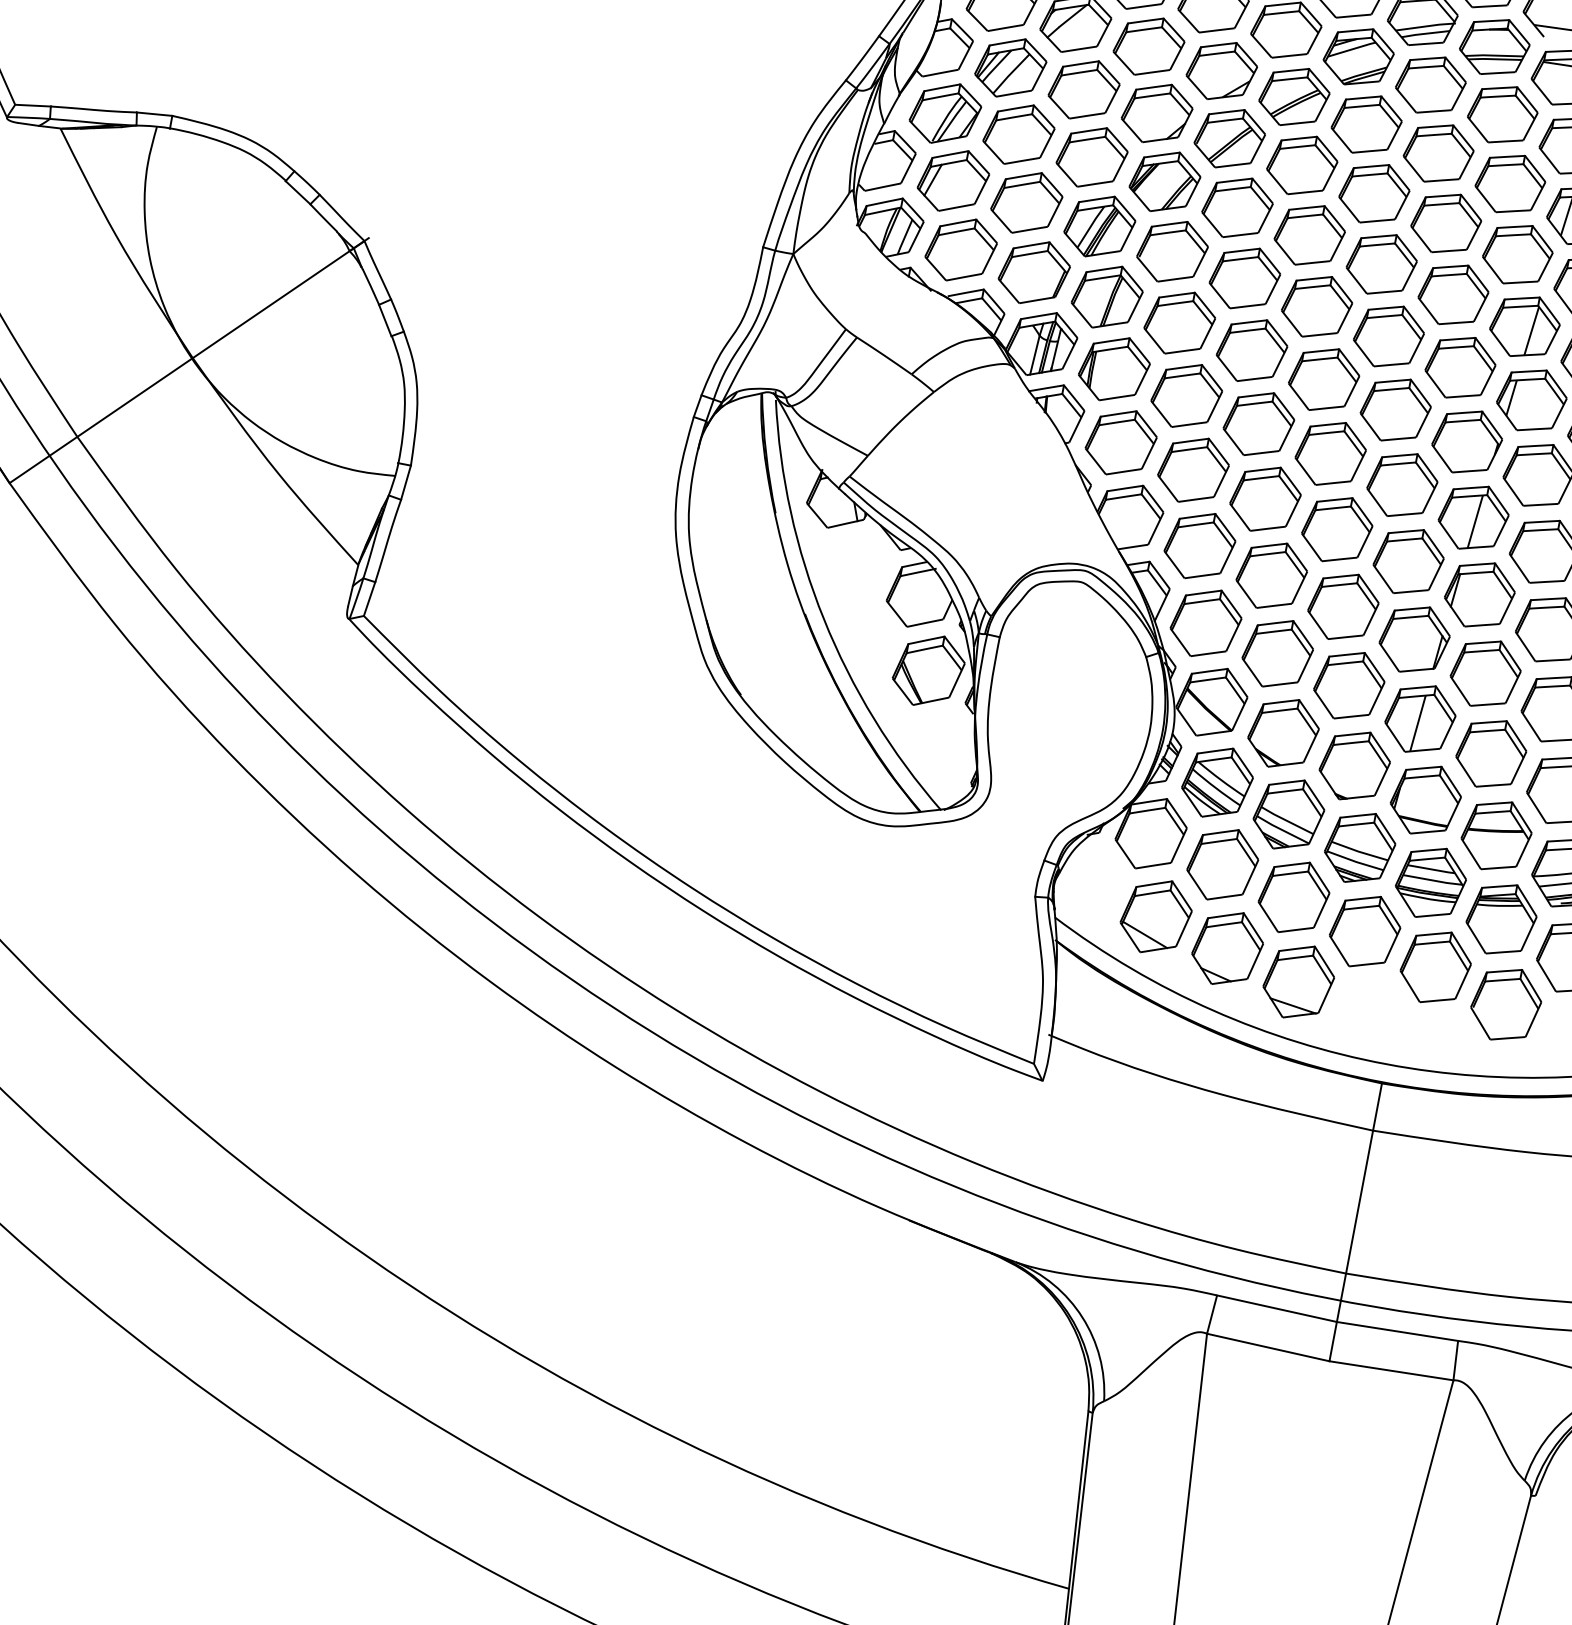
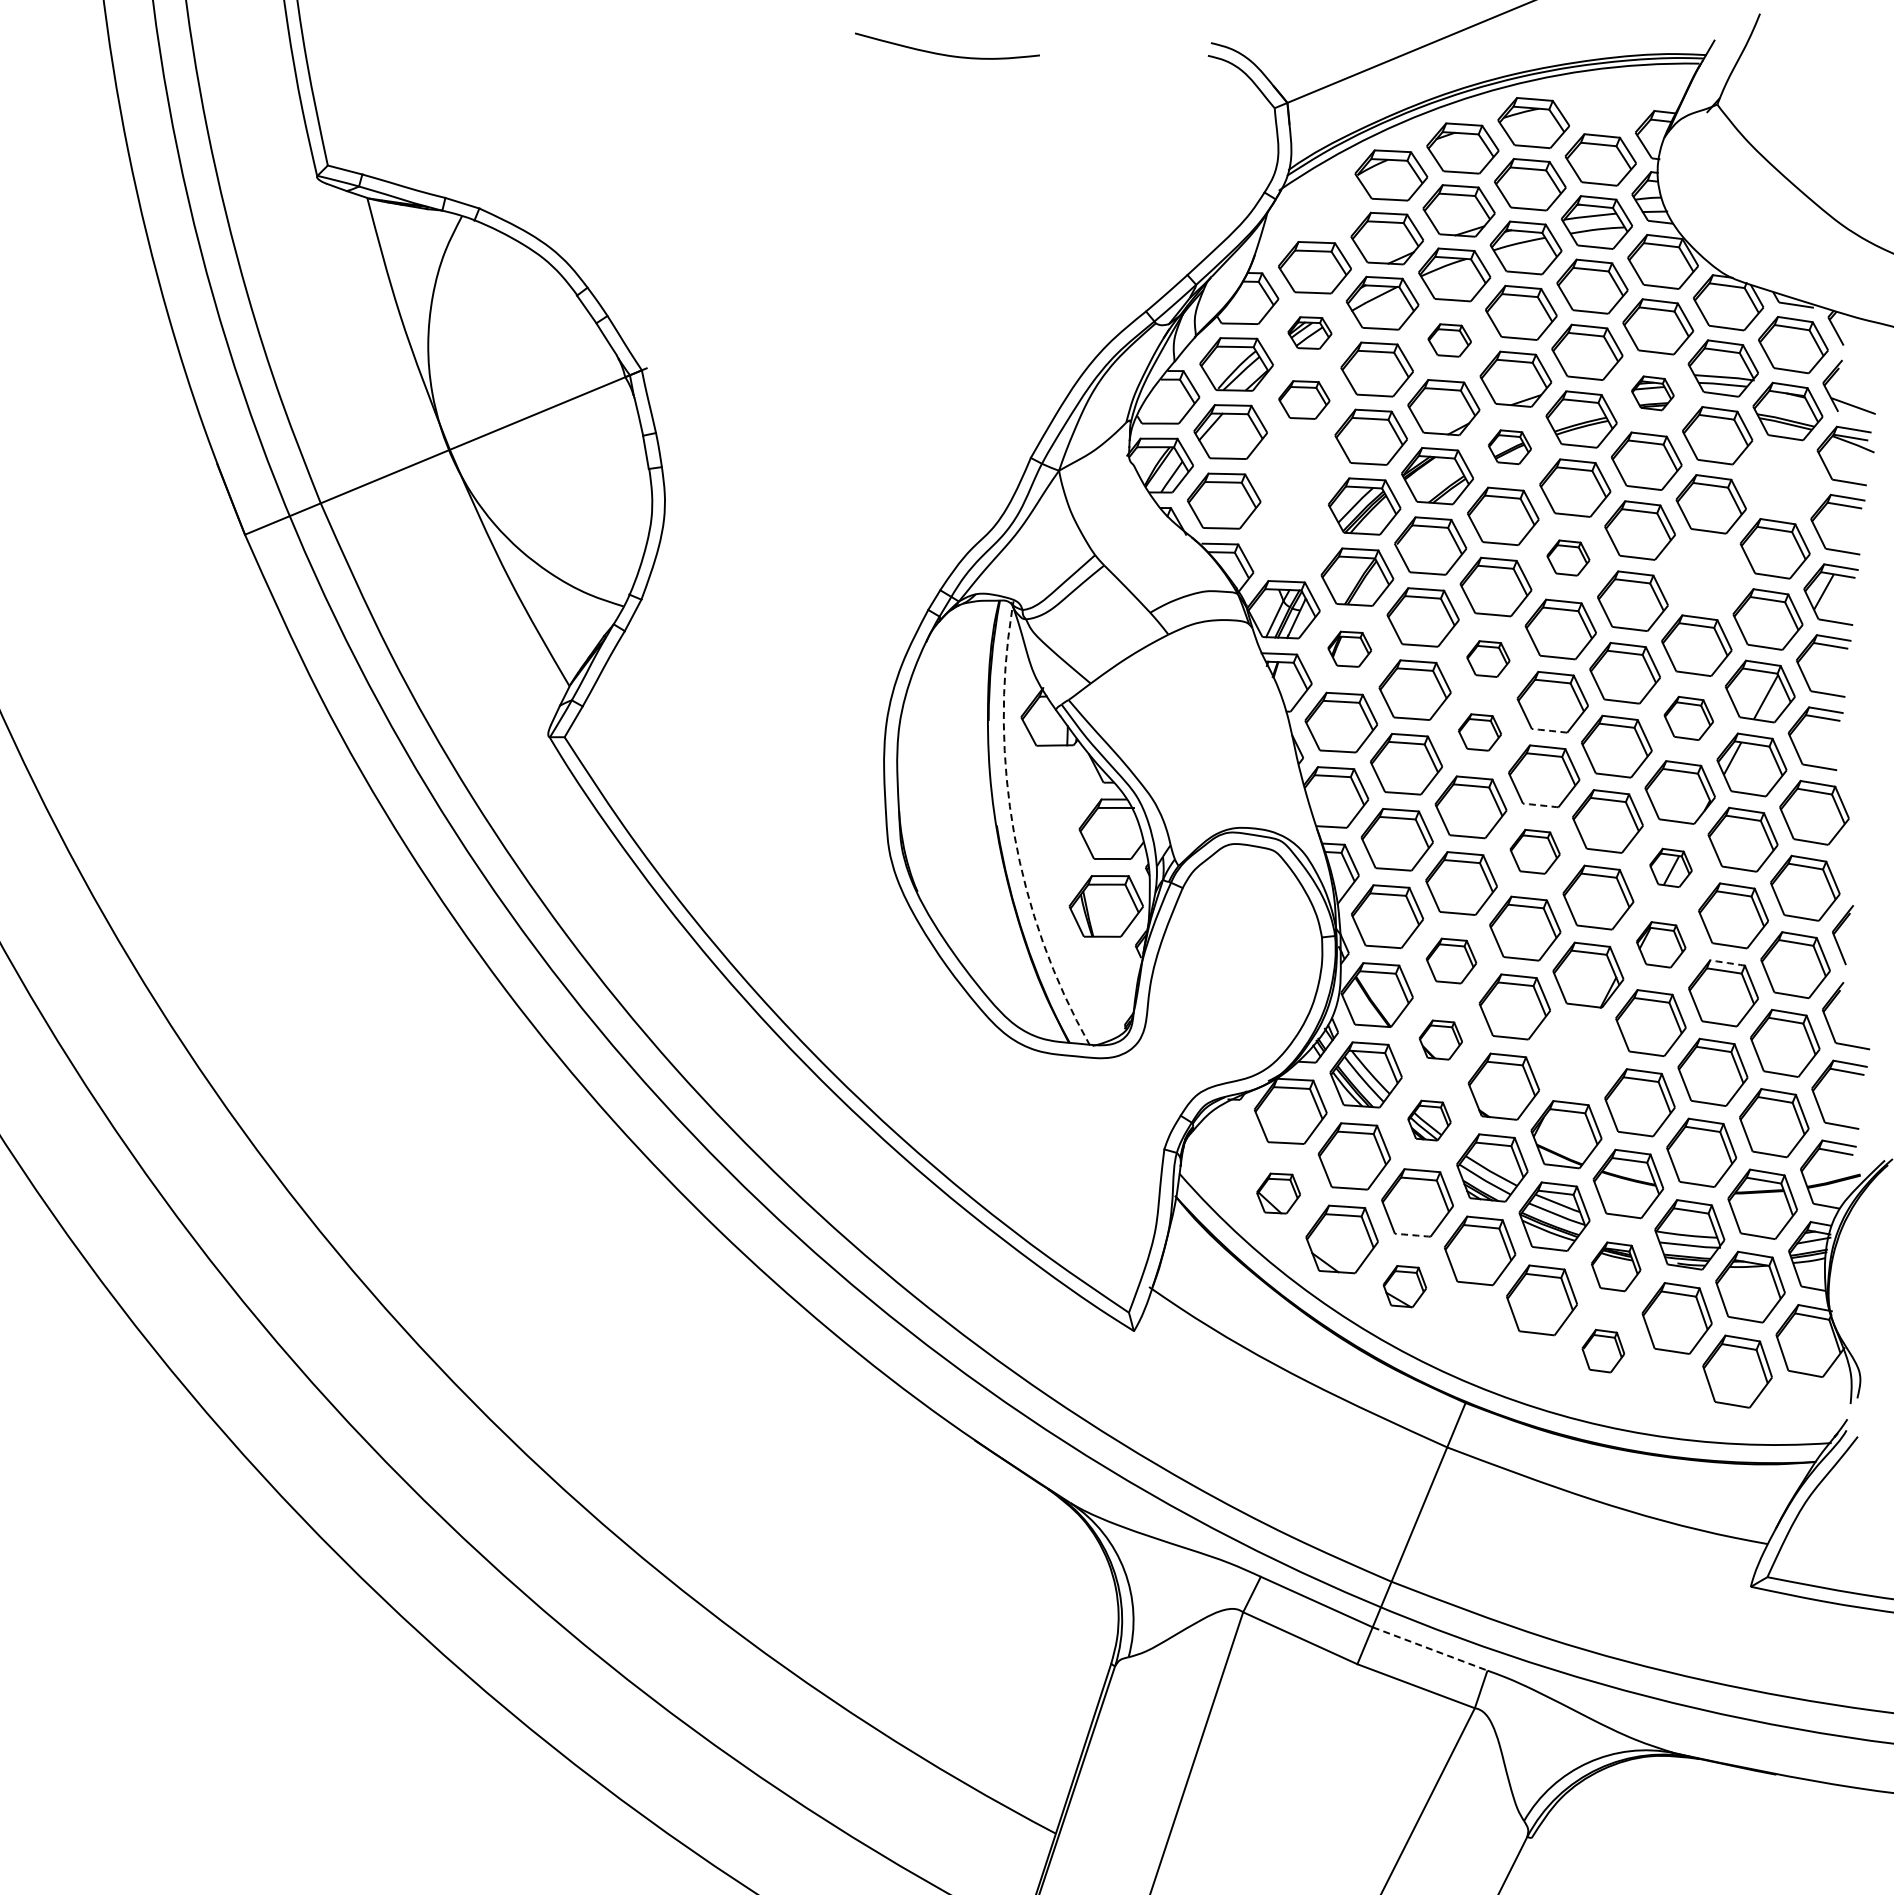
part: (1148, 46) -> (1449, 340), size x0.6
part: (1358, 57) -> (1652, 393), size x0.6
part: (1010, 67) -> (1309, 332), size x0.6
part: (1502, 114) -> (1781, 479), removed
part: (1019, 134) -> (1304, 399), size x0.7
part: (1229, 139) -> (1509, 447), size x0.6
part: (1026, 203) -> (1297, 468), removed
part: (1445, 223) -> (1703, 574), removed
part: (1309, 234) -> (1568, 557), size x0.6
part: (1034, 272) -> (1291, 538), removed
part: (1252, 349) -> (1488, 658), size x0.6
part: (1460, 367) -> (1688, 718), size x0.7
part: (1114, 369) -> (1349, 649), size x0.6
arc: (1326, 407) -> (1549, 730), solid -> dashed
part: (1258, 424) -> (1479, 732), size x0.6
arc: (1333, 483) -> (1540, 805), solid -> dashed
part: (1473, 517) -> (1670, 867), size x0.6
part: (1337, 529) -> (1535, 851), size x0.7
part: (1478, 594) -> (1660, 944), size x0.7
arc: (1548, 599) -> (1727, 963), solid -> dashed
arc: (824, 619) -> (1014, 834), solid -> dashed
part: (1277, 653) -> (1451, 960), size x0.7
part: (1420, 719) -> (1577, 1054), removed
part: (1283, 732) -> (1440, 1039), size x0.6
part: (1288, 814) -> (1429, 1120), size x0.6
part: (1155, 916) -> (1278, 1193), size x0.6
part: (1500, 919) -> (1615, 1266), size x0.7
arc: (1295, 930) -> (1412, 1235), solid -> dashed
part: (1298, 981) -> (1404, 1286), size x0.6
part: (1506, 1003) -> (1603, 1350), size x0.6
line: (1398, 1331) -> (1430, 1649), solid -> dashed

